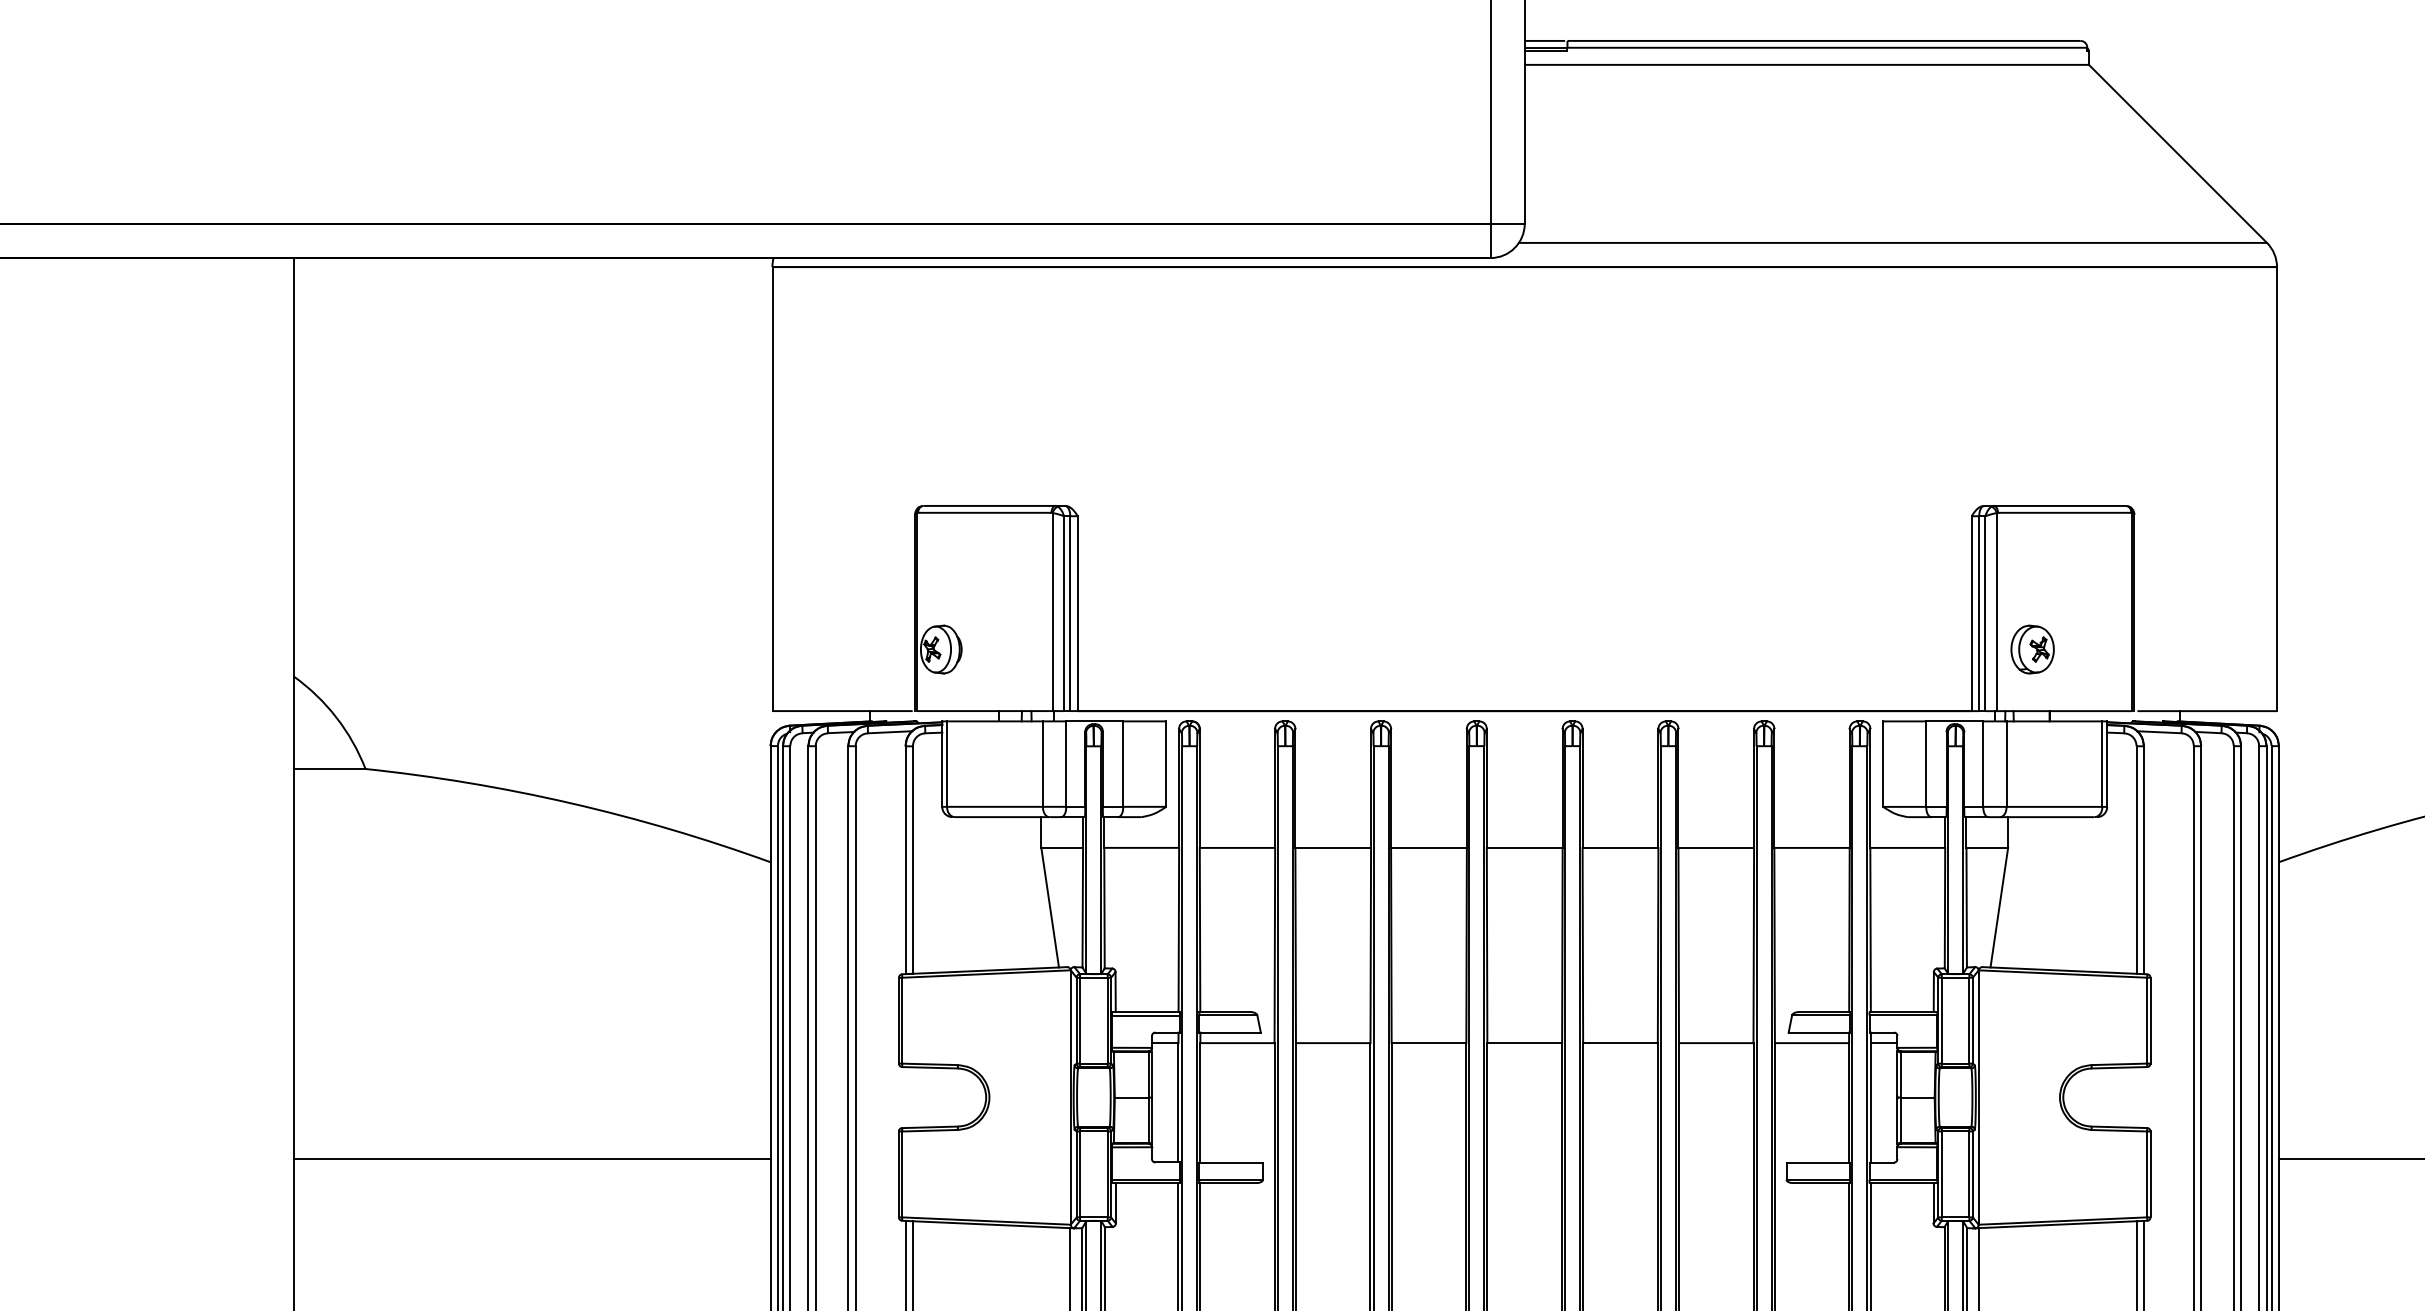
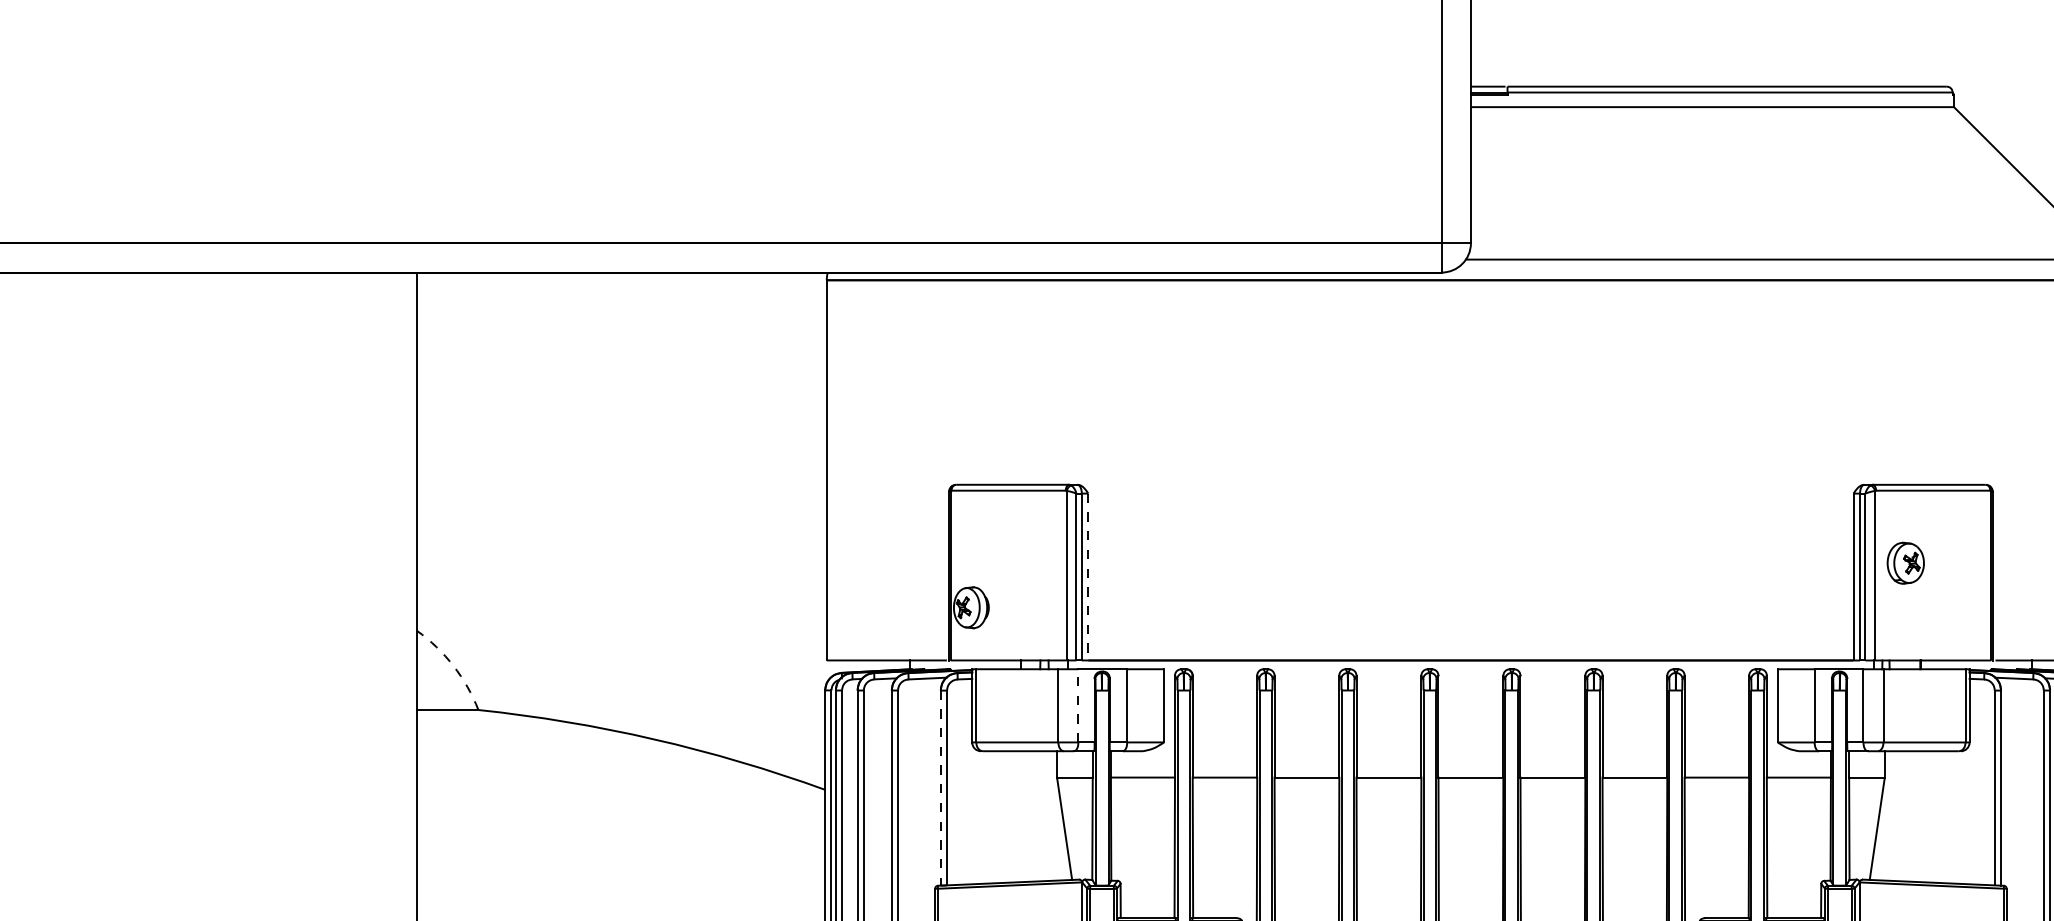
line: (1077, 614) -> (1088, 577), solid -> dashed
part: (2032, 649) -> (1905, 563), moved
arc: (336, 717) -> (453, 665), solid -> dashed
line: (1066, 764) -> (1078, 706), solid -> dashed
line: (905, 860) -> (940, 788), solid -> dashed

